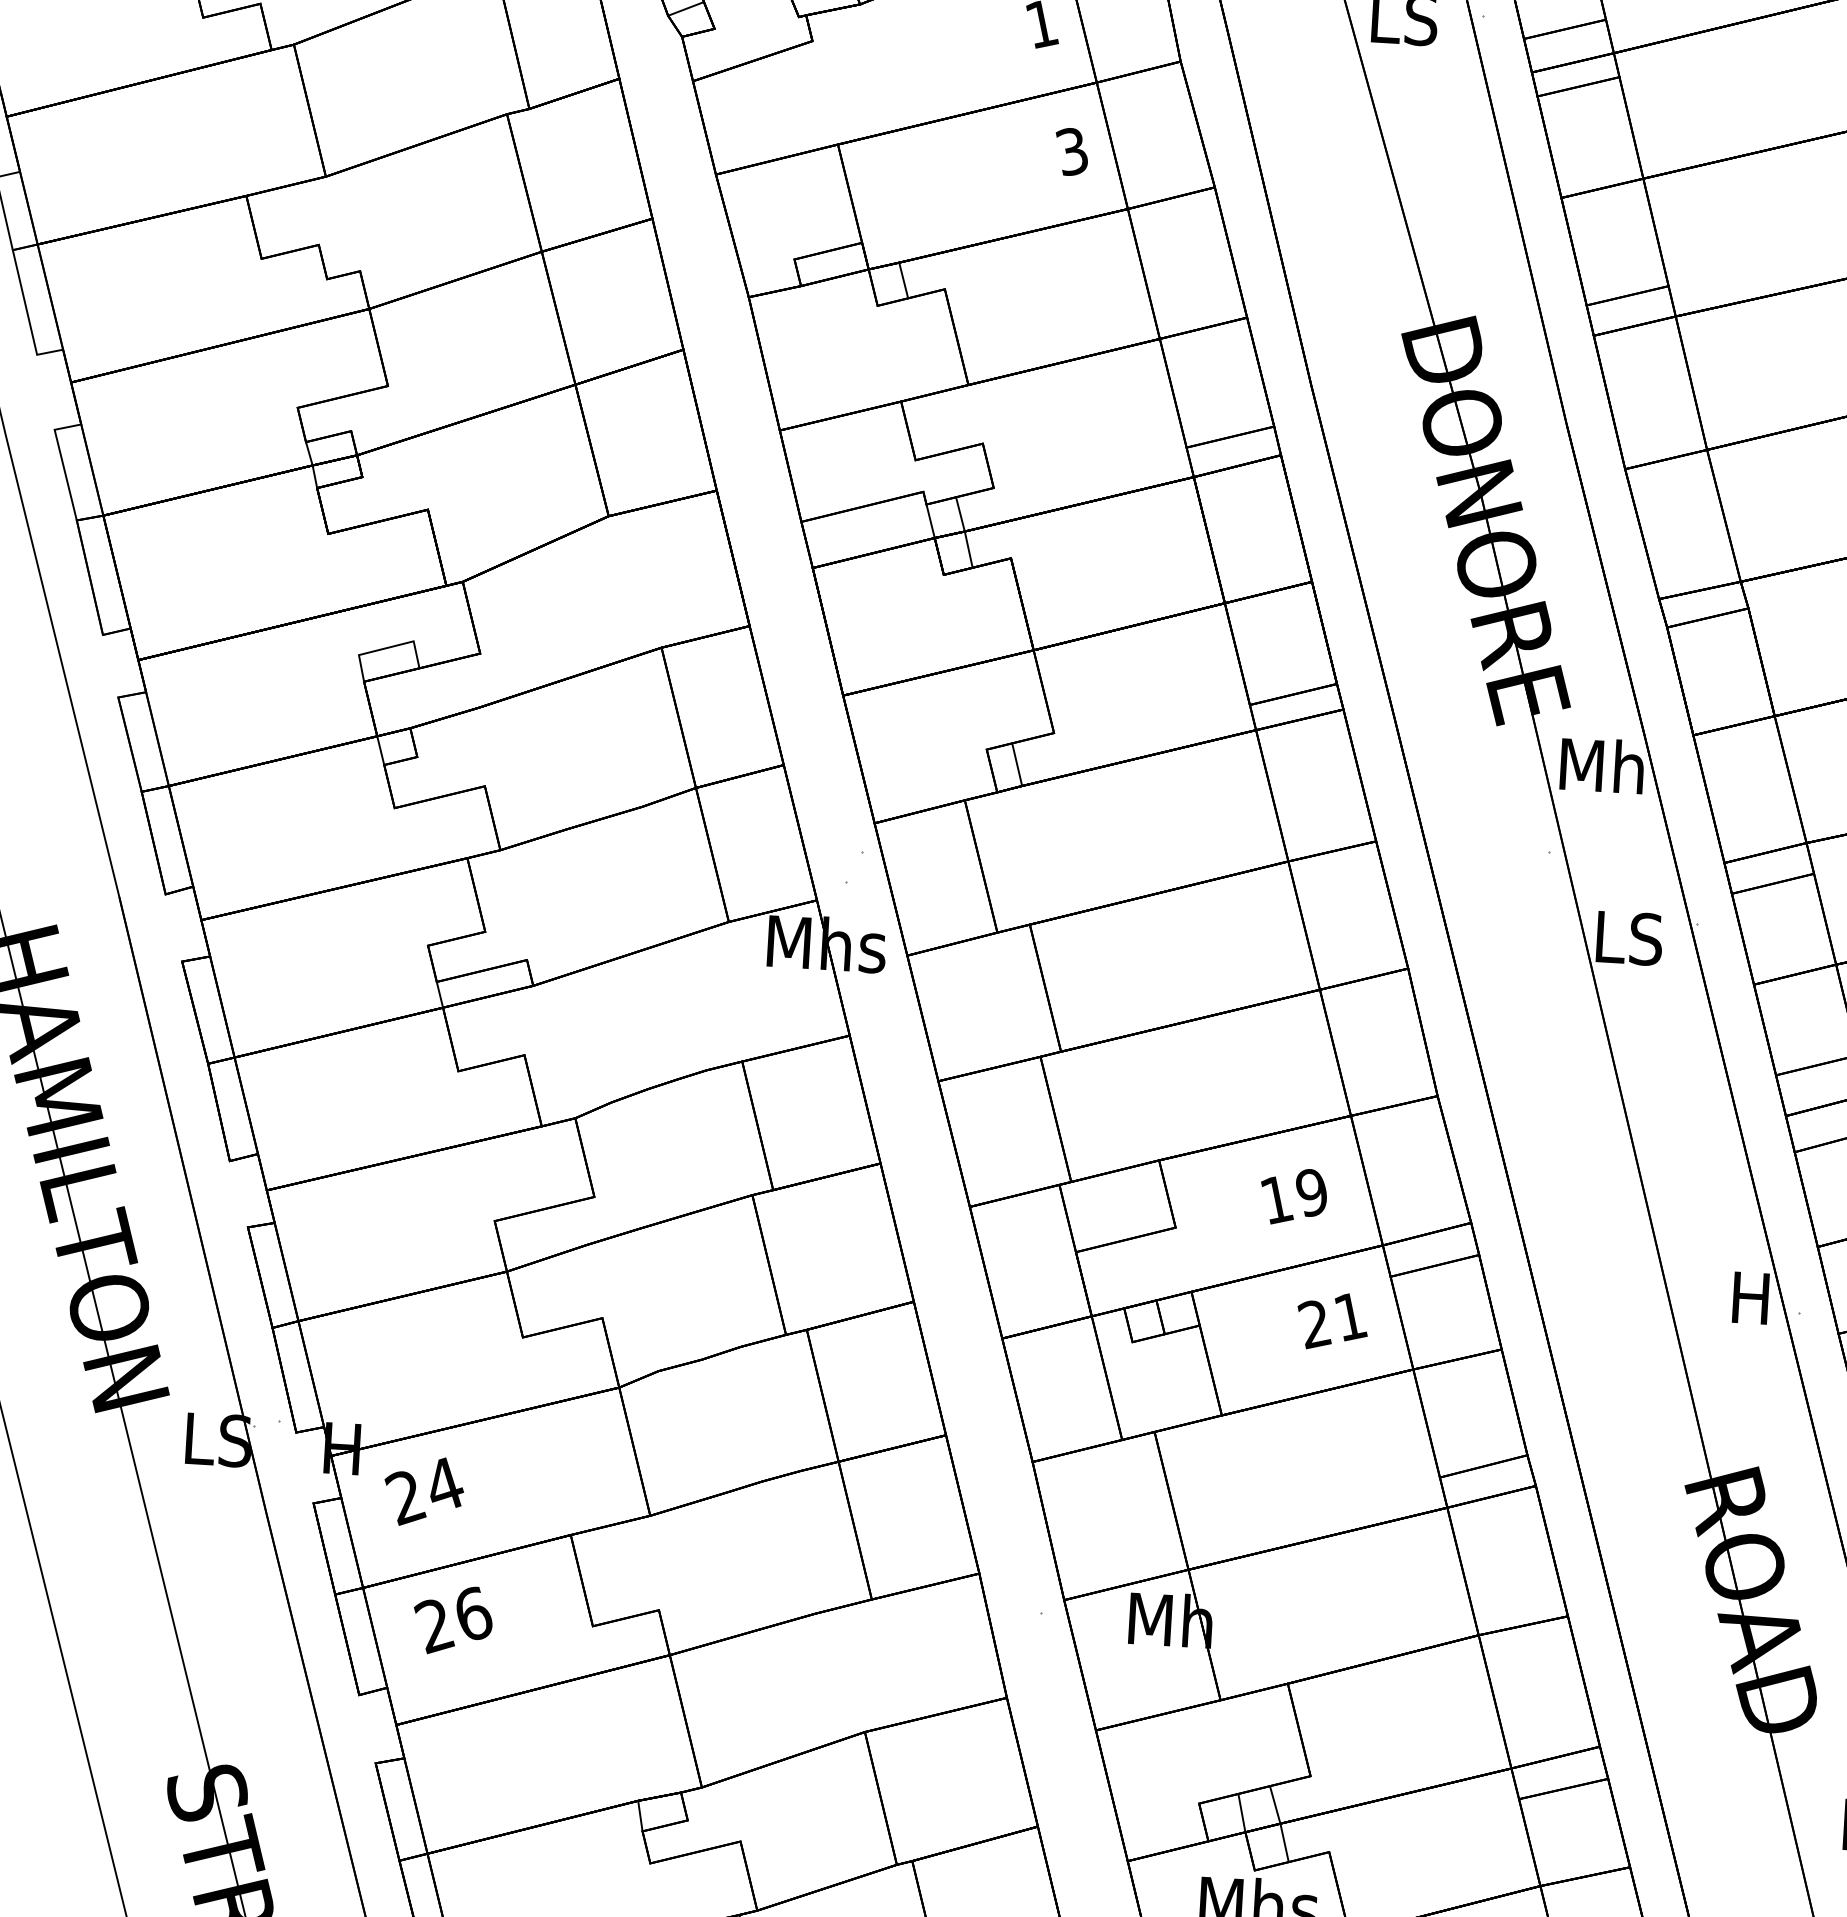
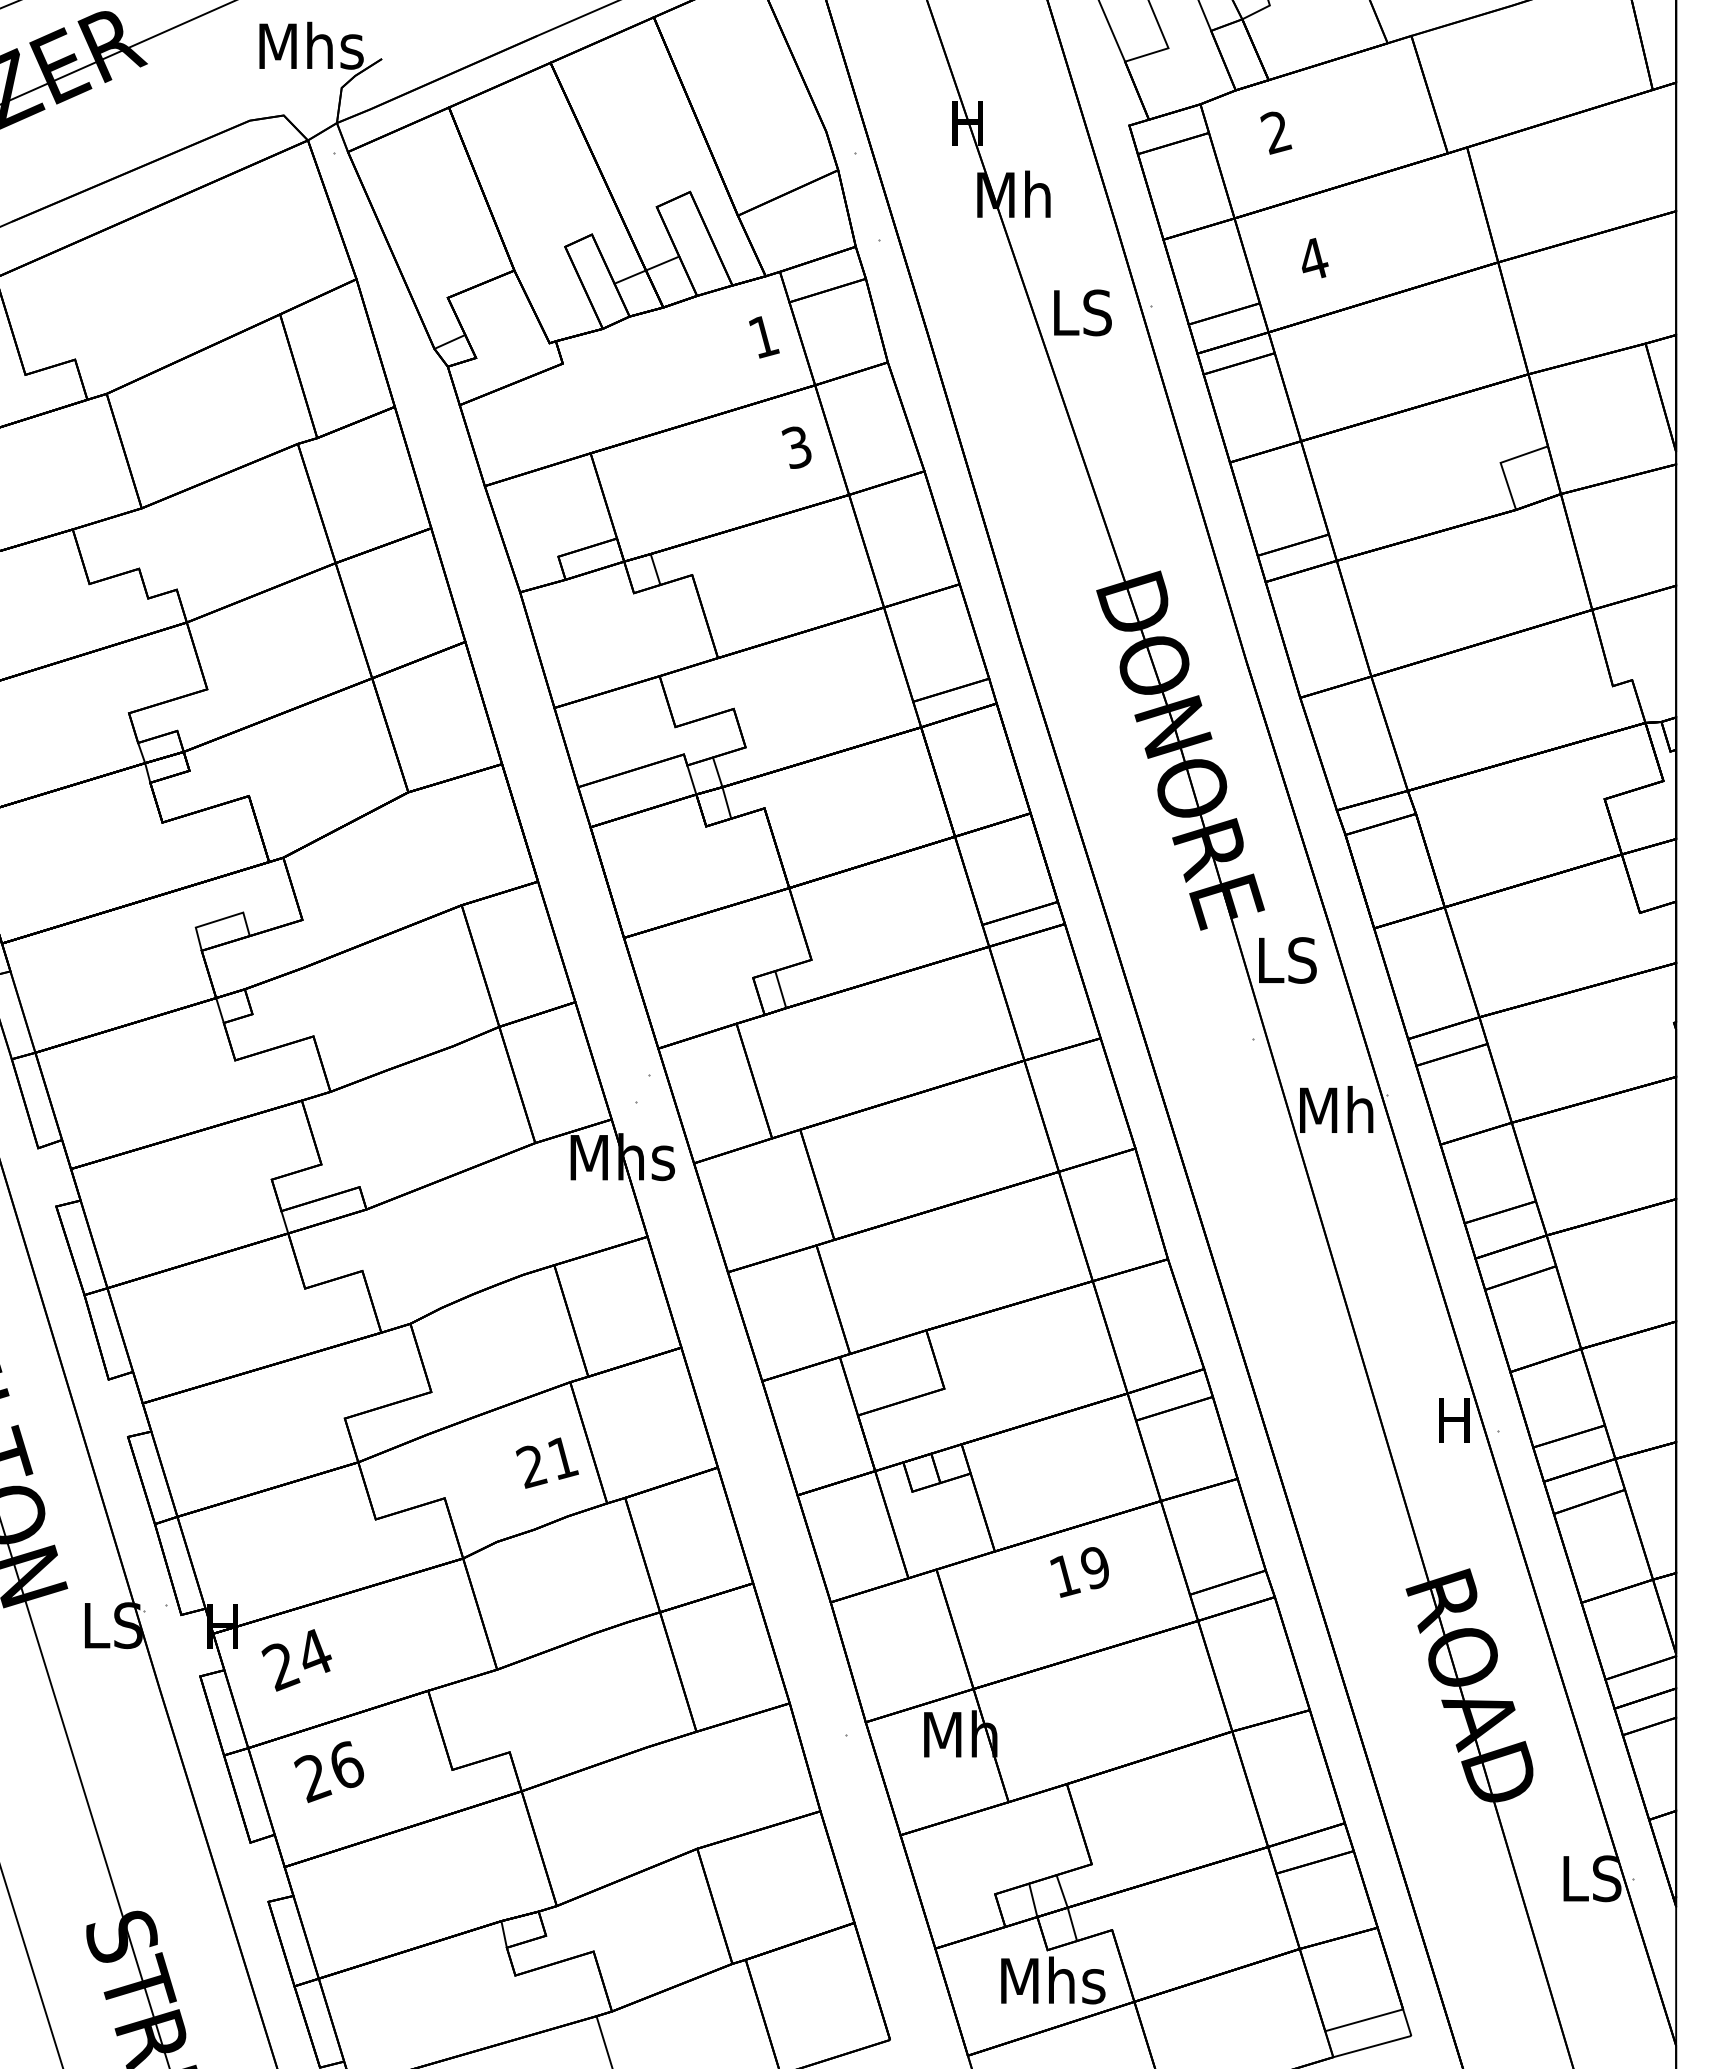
text: (1605, 765) -> (1298, 959), Mh -> LS
text: (1641, 938) -> (1339, 1109), LS -> Mh
text: (1293, 1196) -> (1079, 1572), moved
text: (1331, 1320) -> (546, 1462), moved

